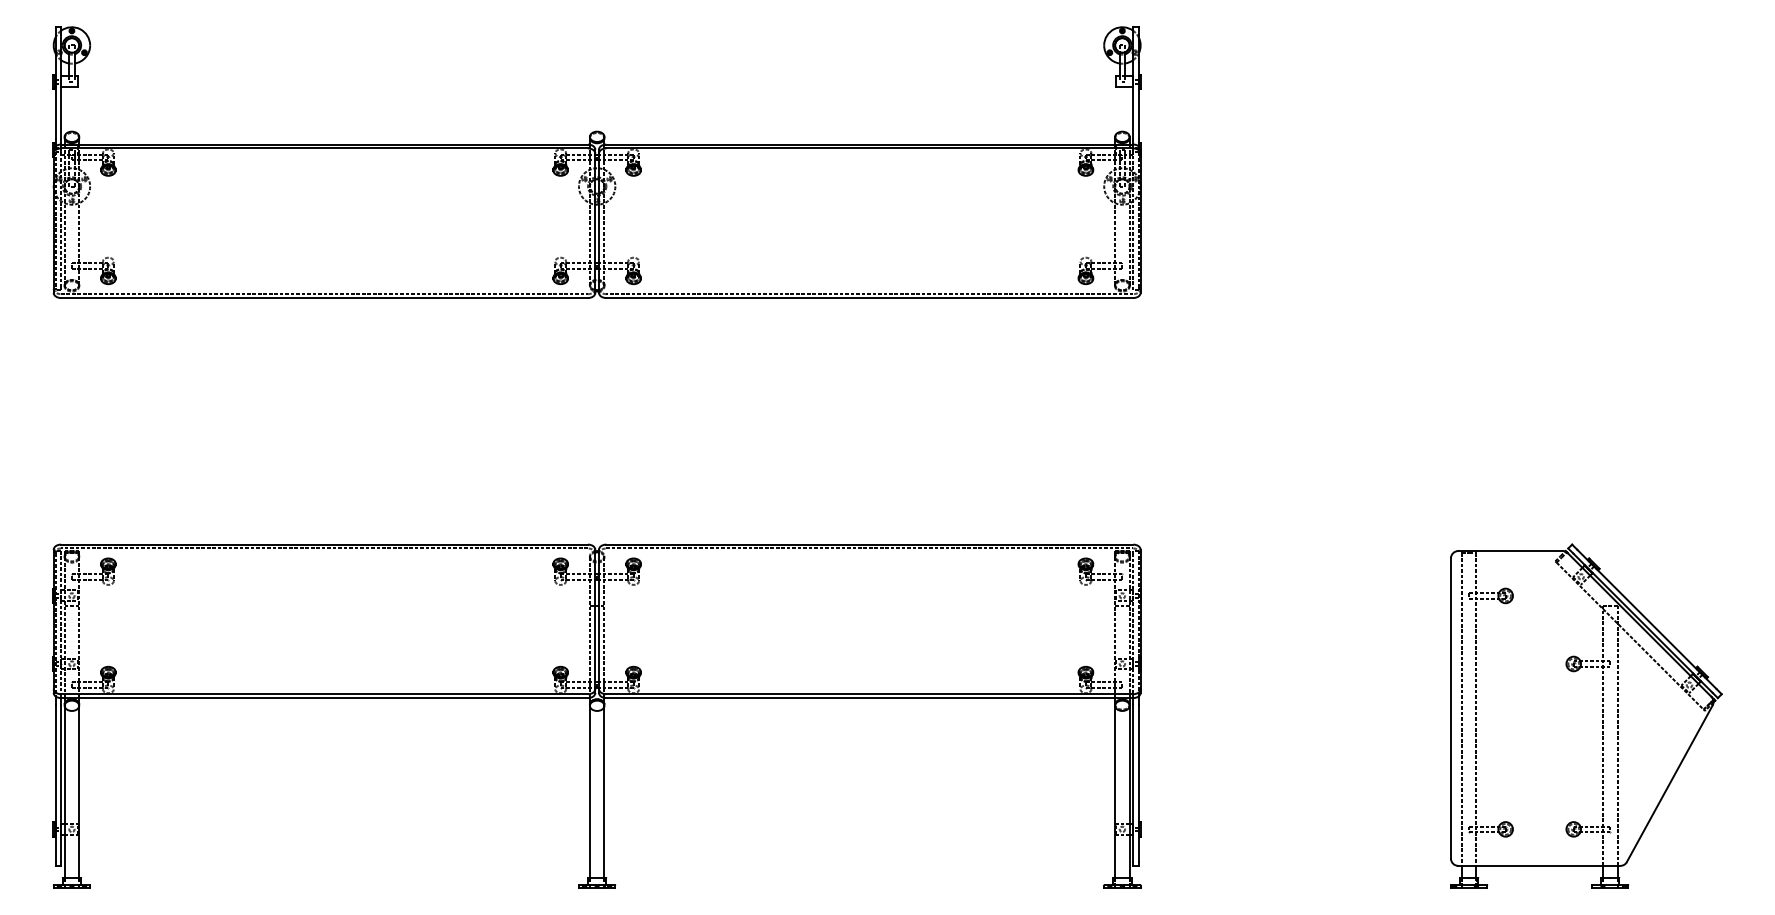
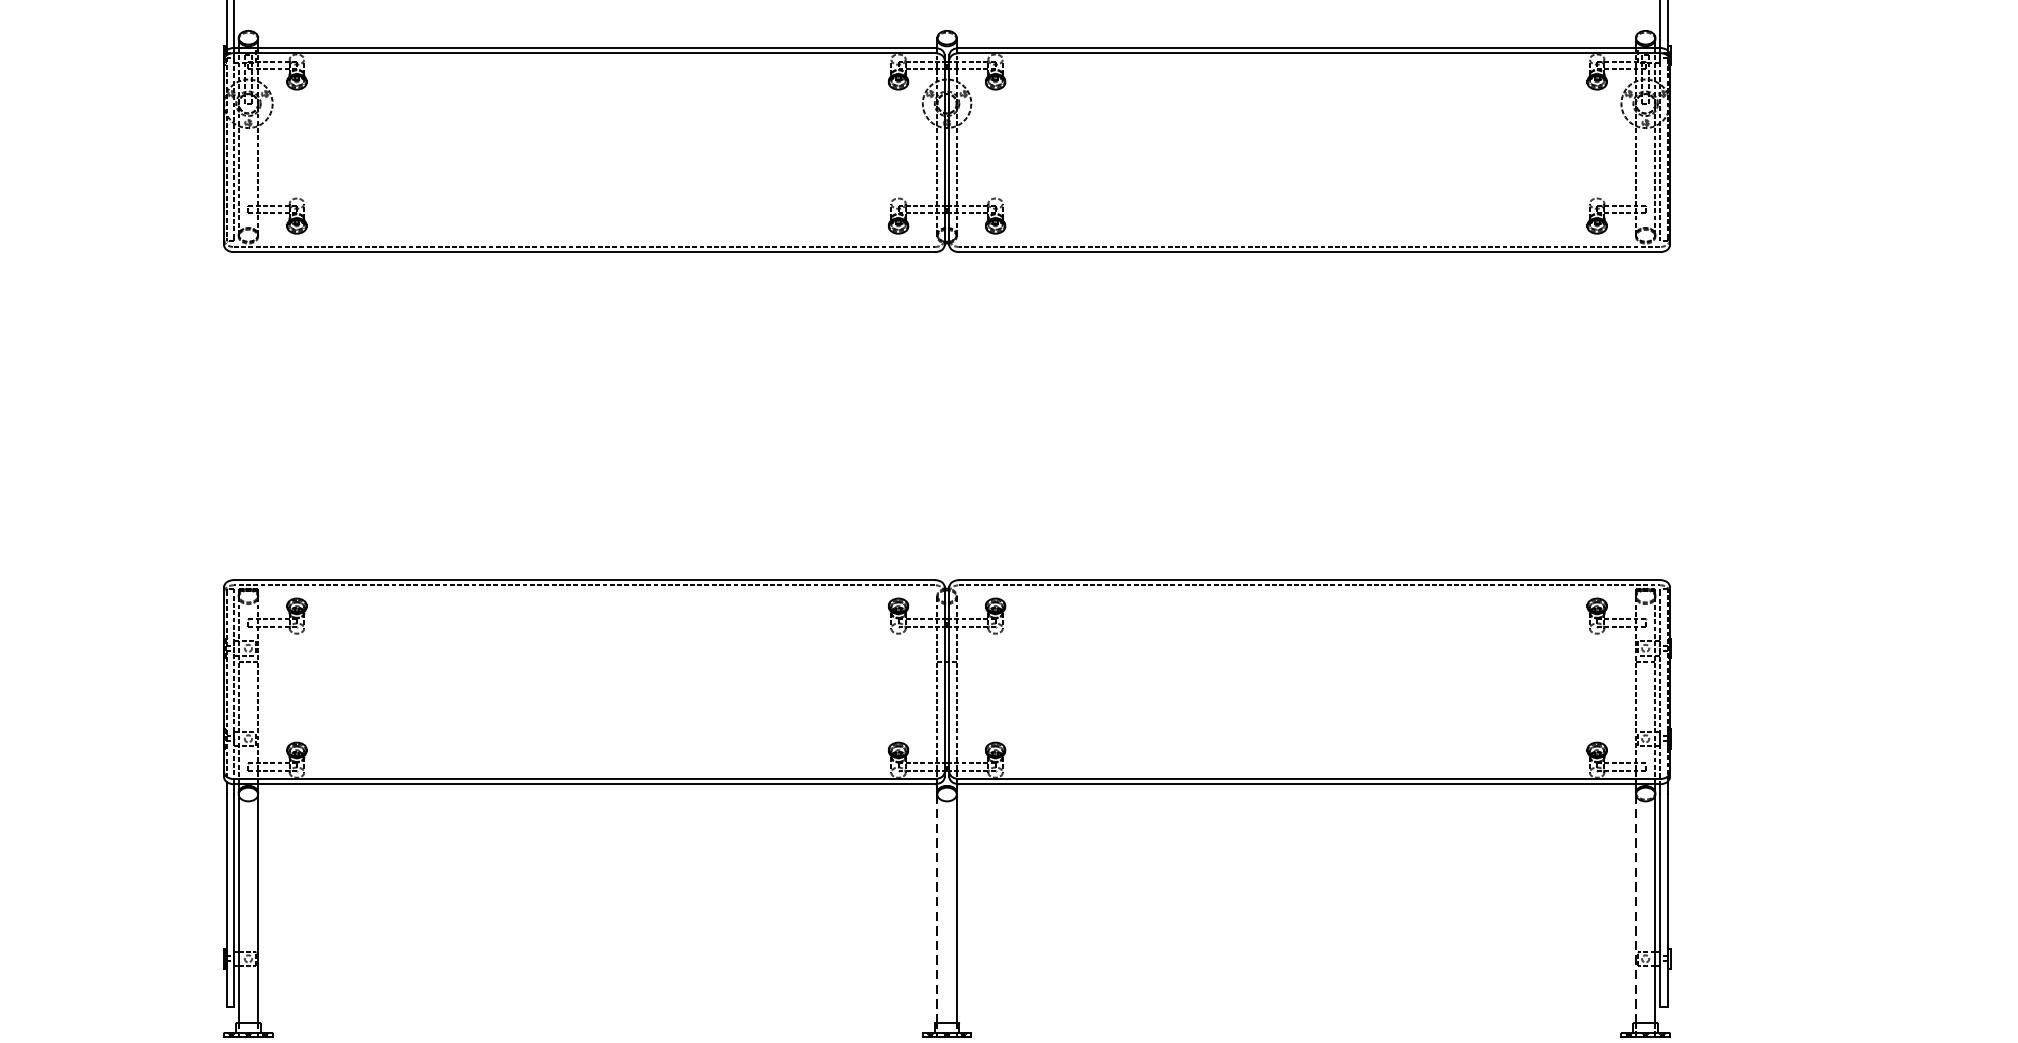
line: (589, 791) -> (936, 908), solid -> dashed
line: (1115, 792) -> (1636, 909), solid -> dashed

